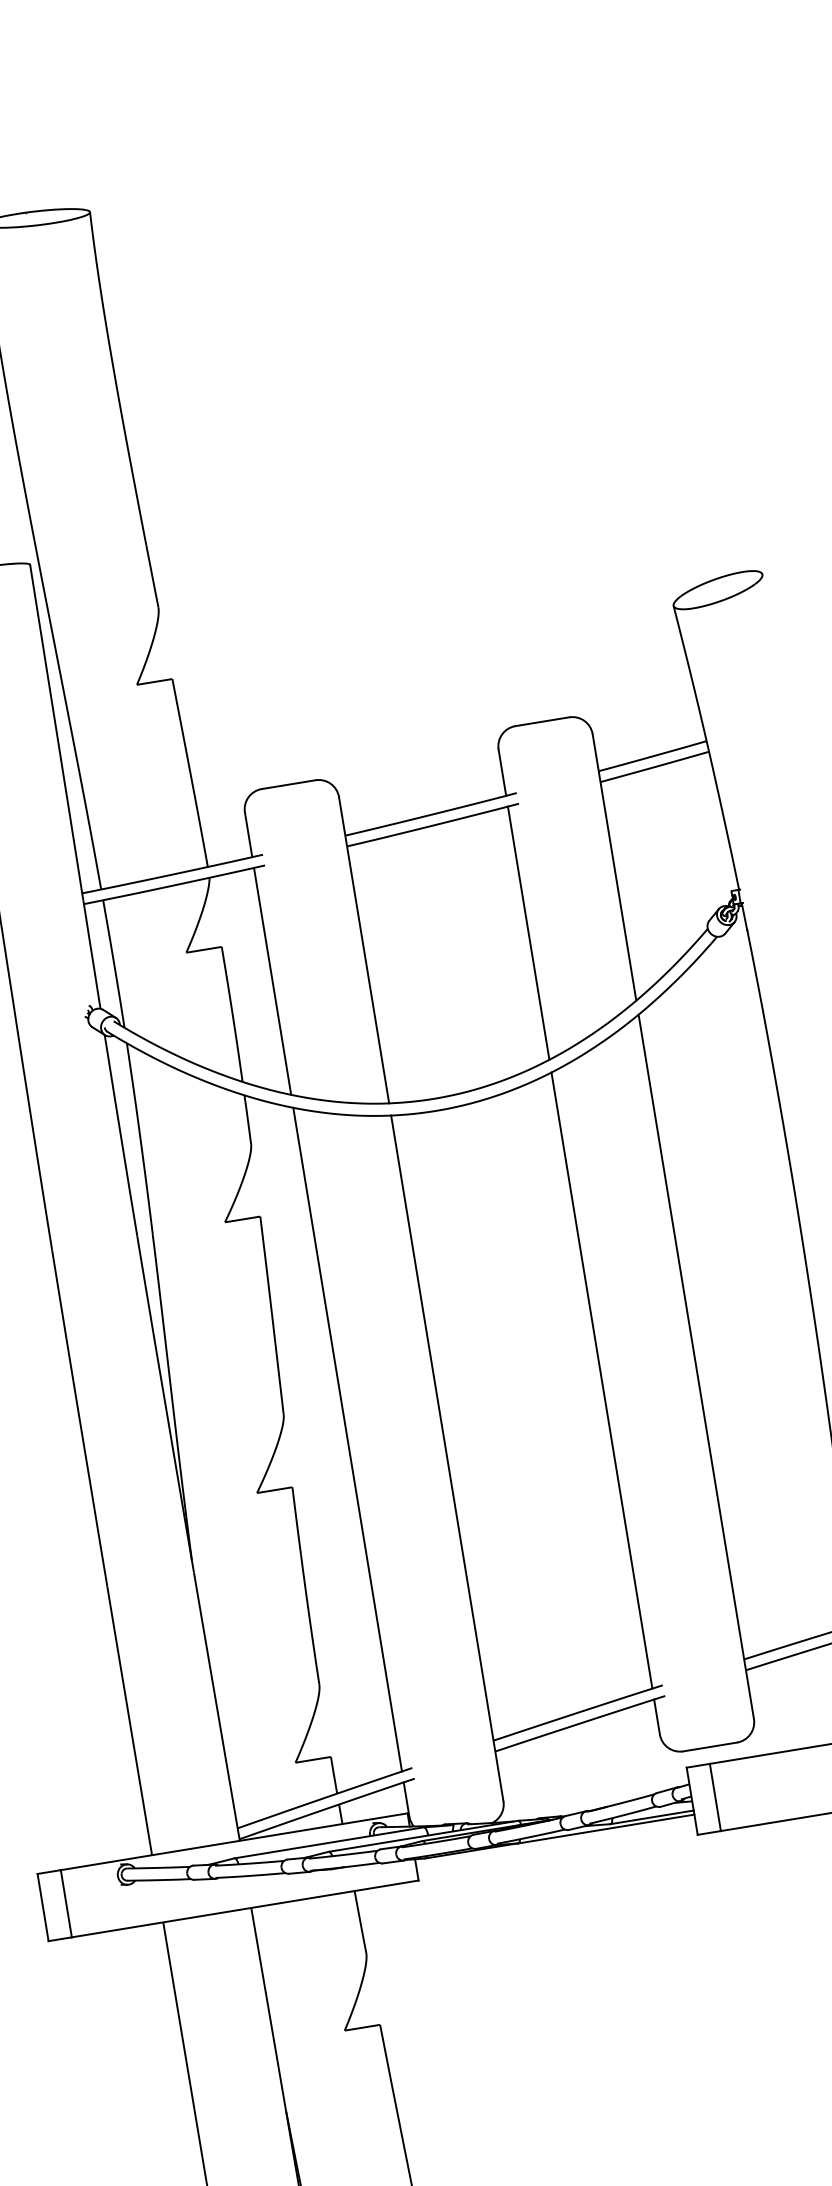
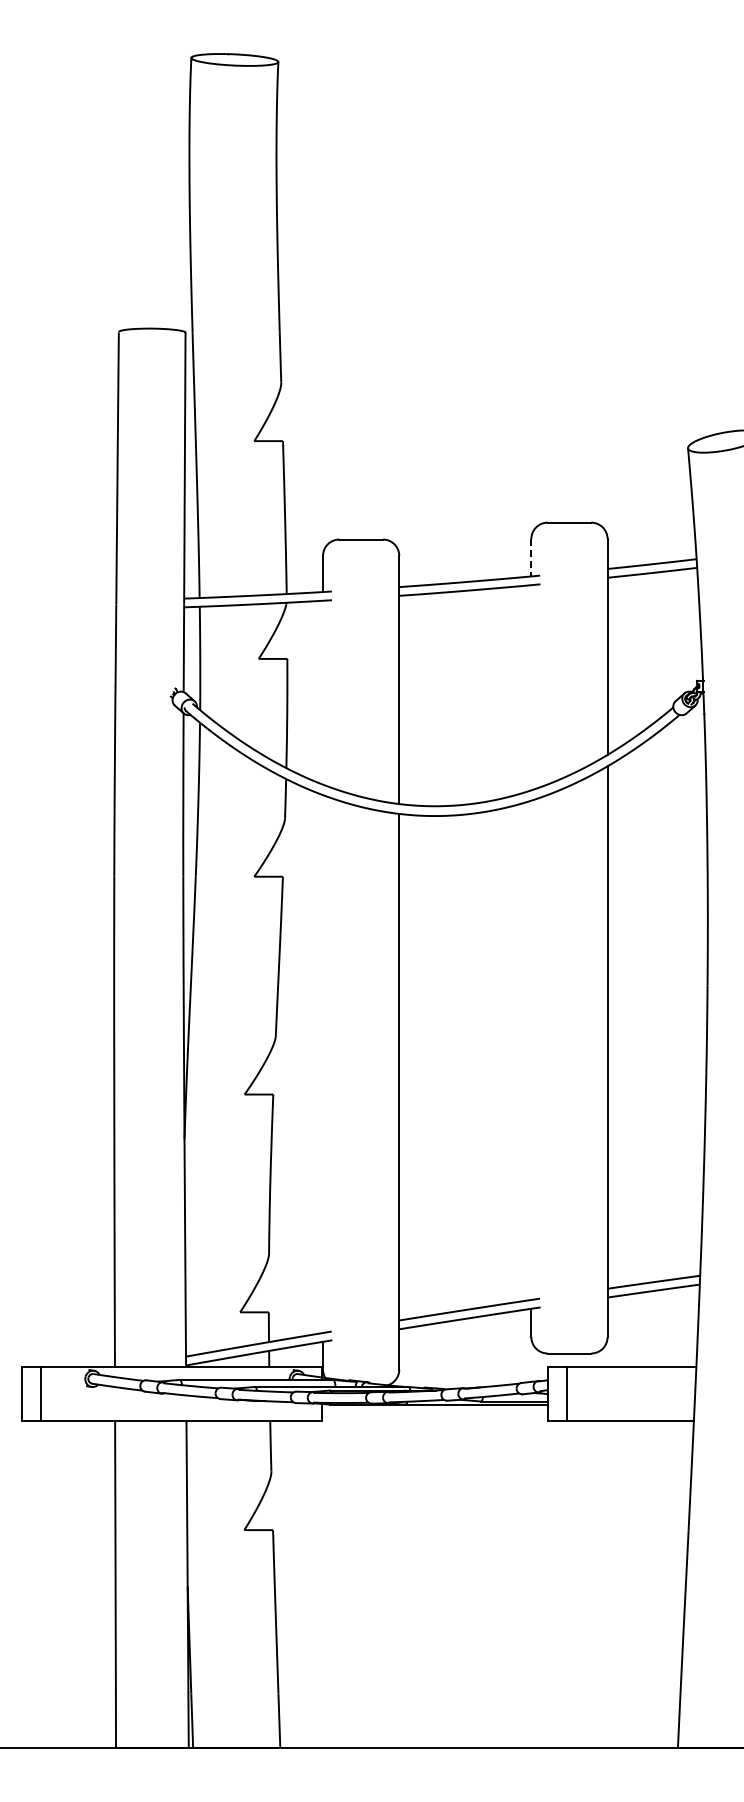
line: (502, 772) -> (531, 557), solid -> dashed
line: (528, 932) -> (531, 687), removed
line: (273, 981) -> (323, 692), removed
line: (601, 1379) -> (531, 1049), removed
line: (348, 1440) -> (323, 1064), removed

